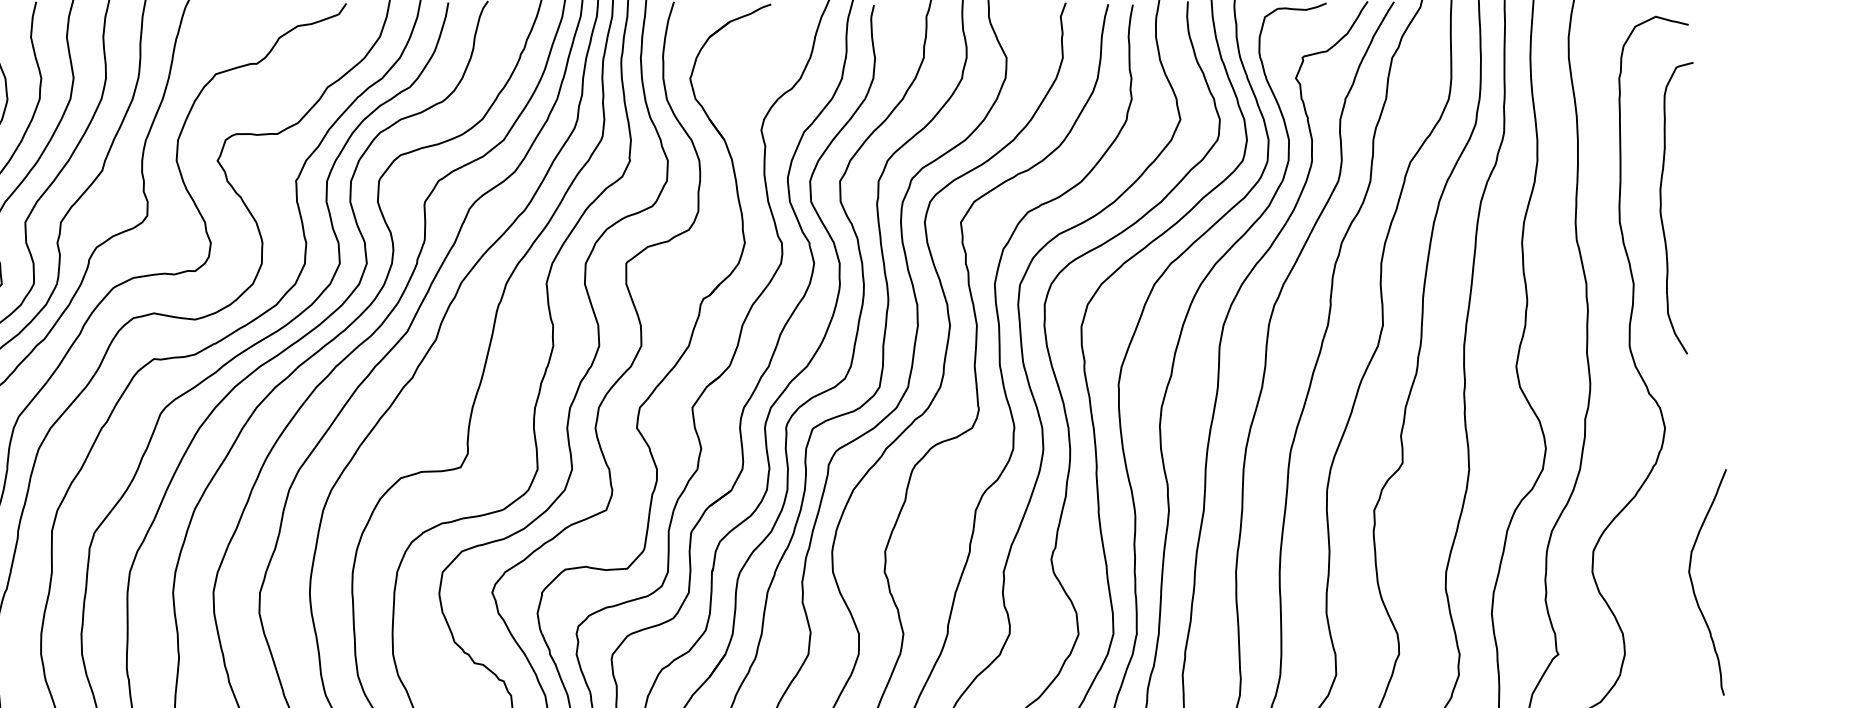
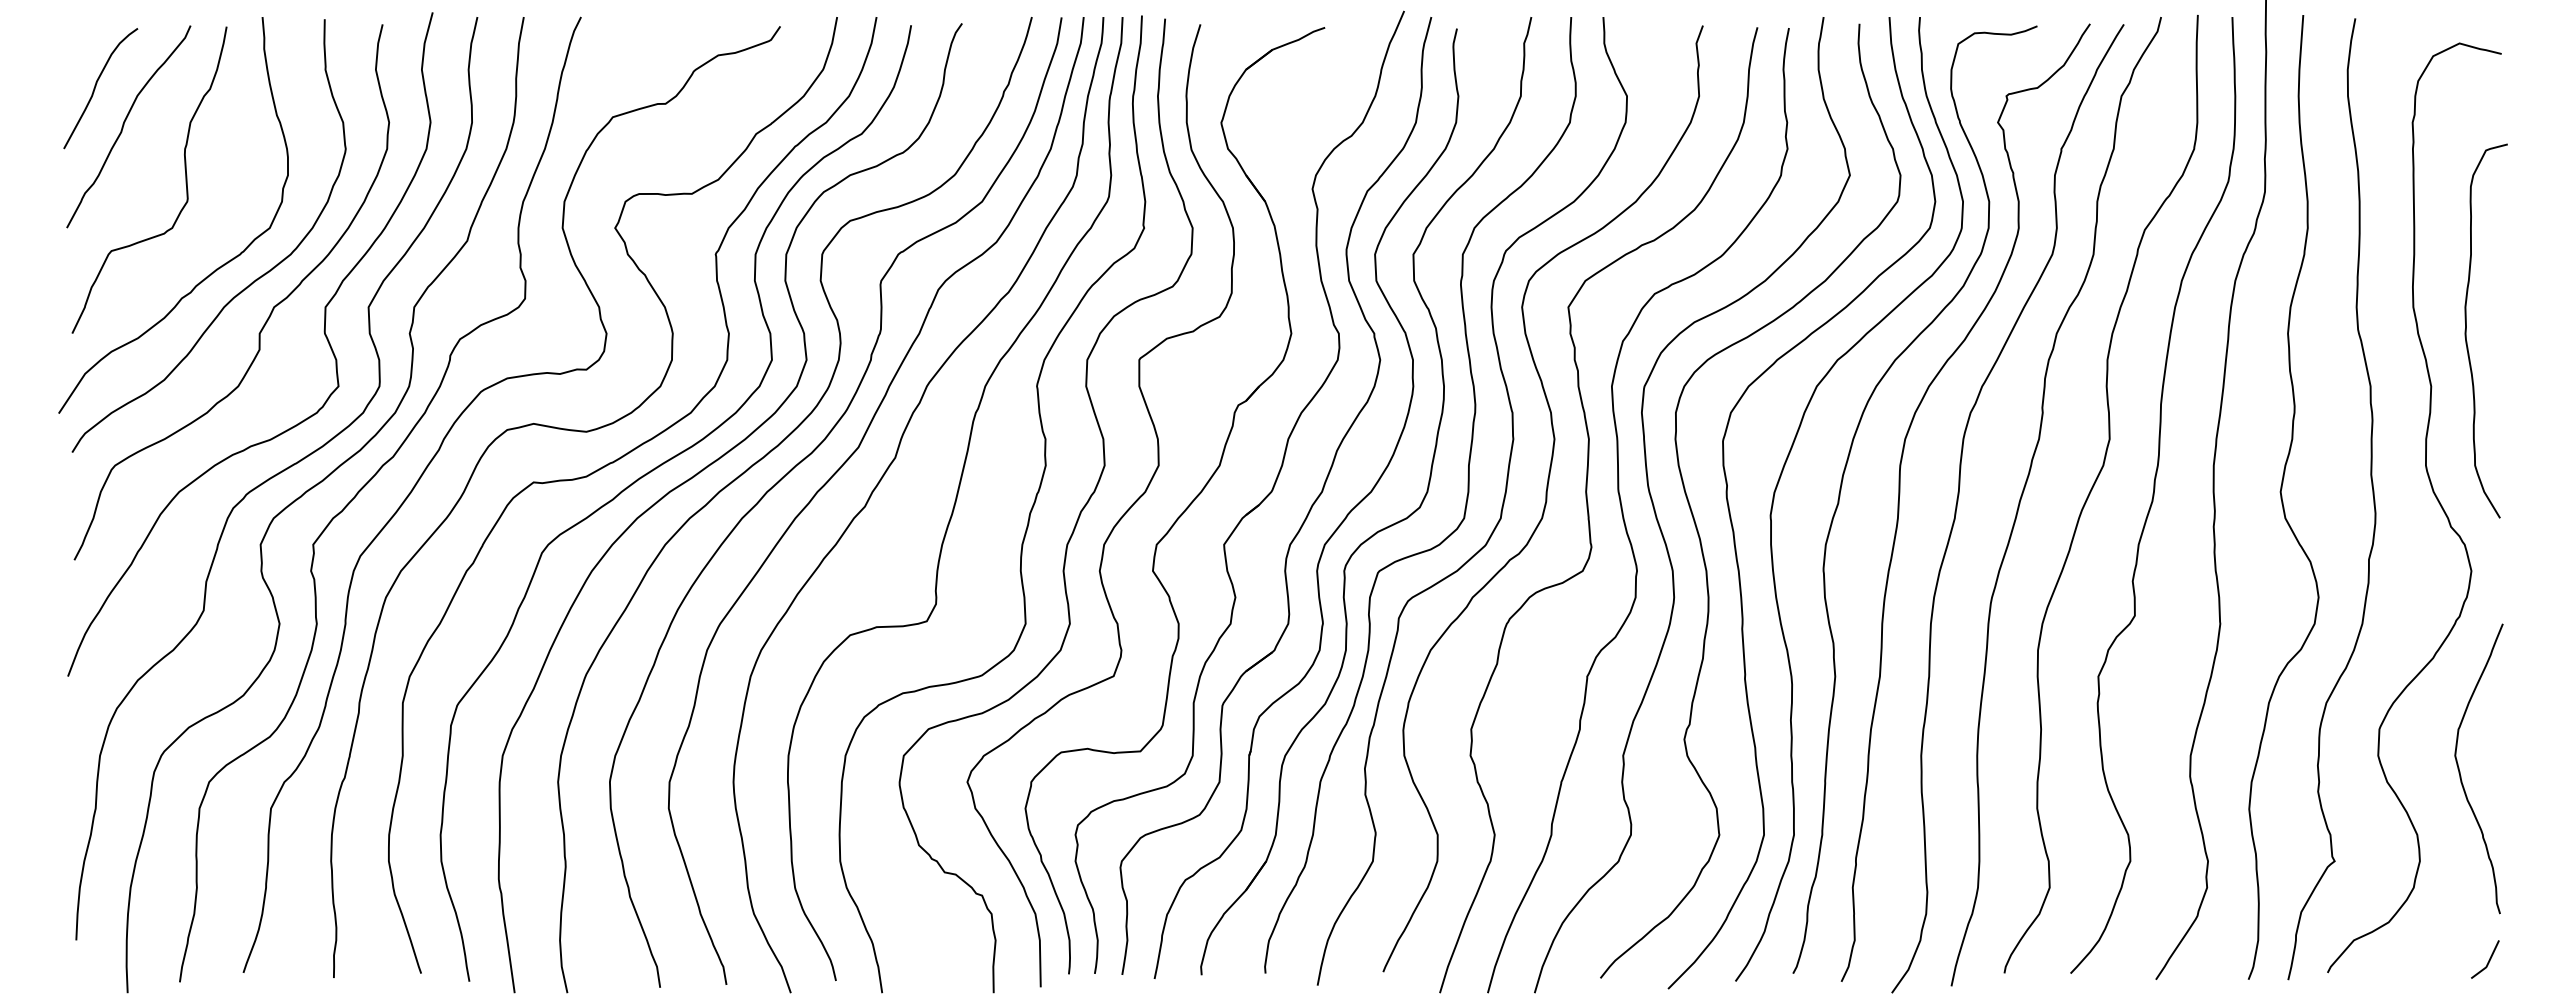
curve: (1661, 207) -> (2466, 330), moved
curve: (1693, 584) -> (2460, 771), moved

